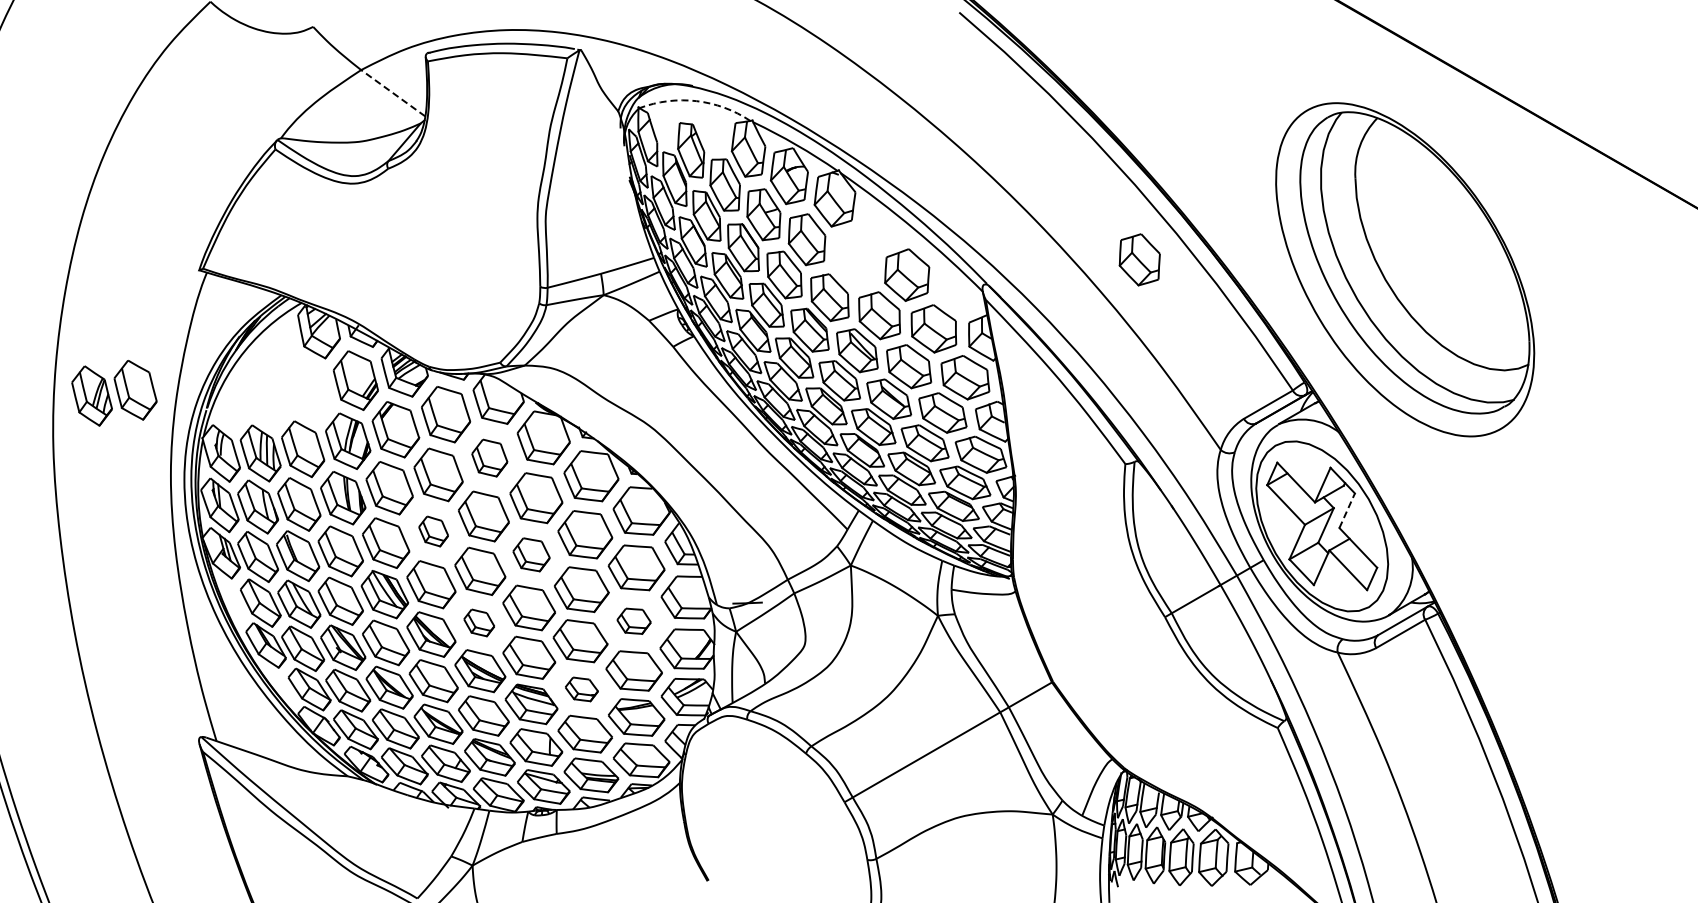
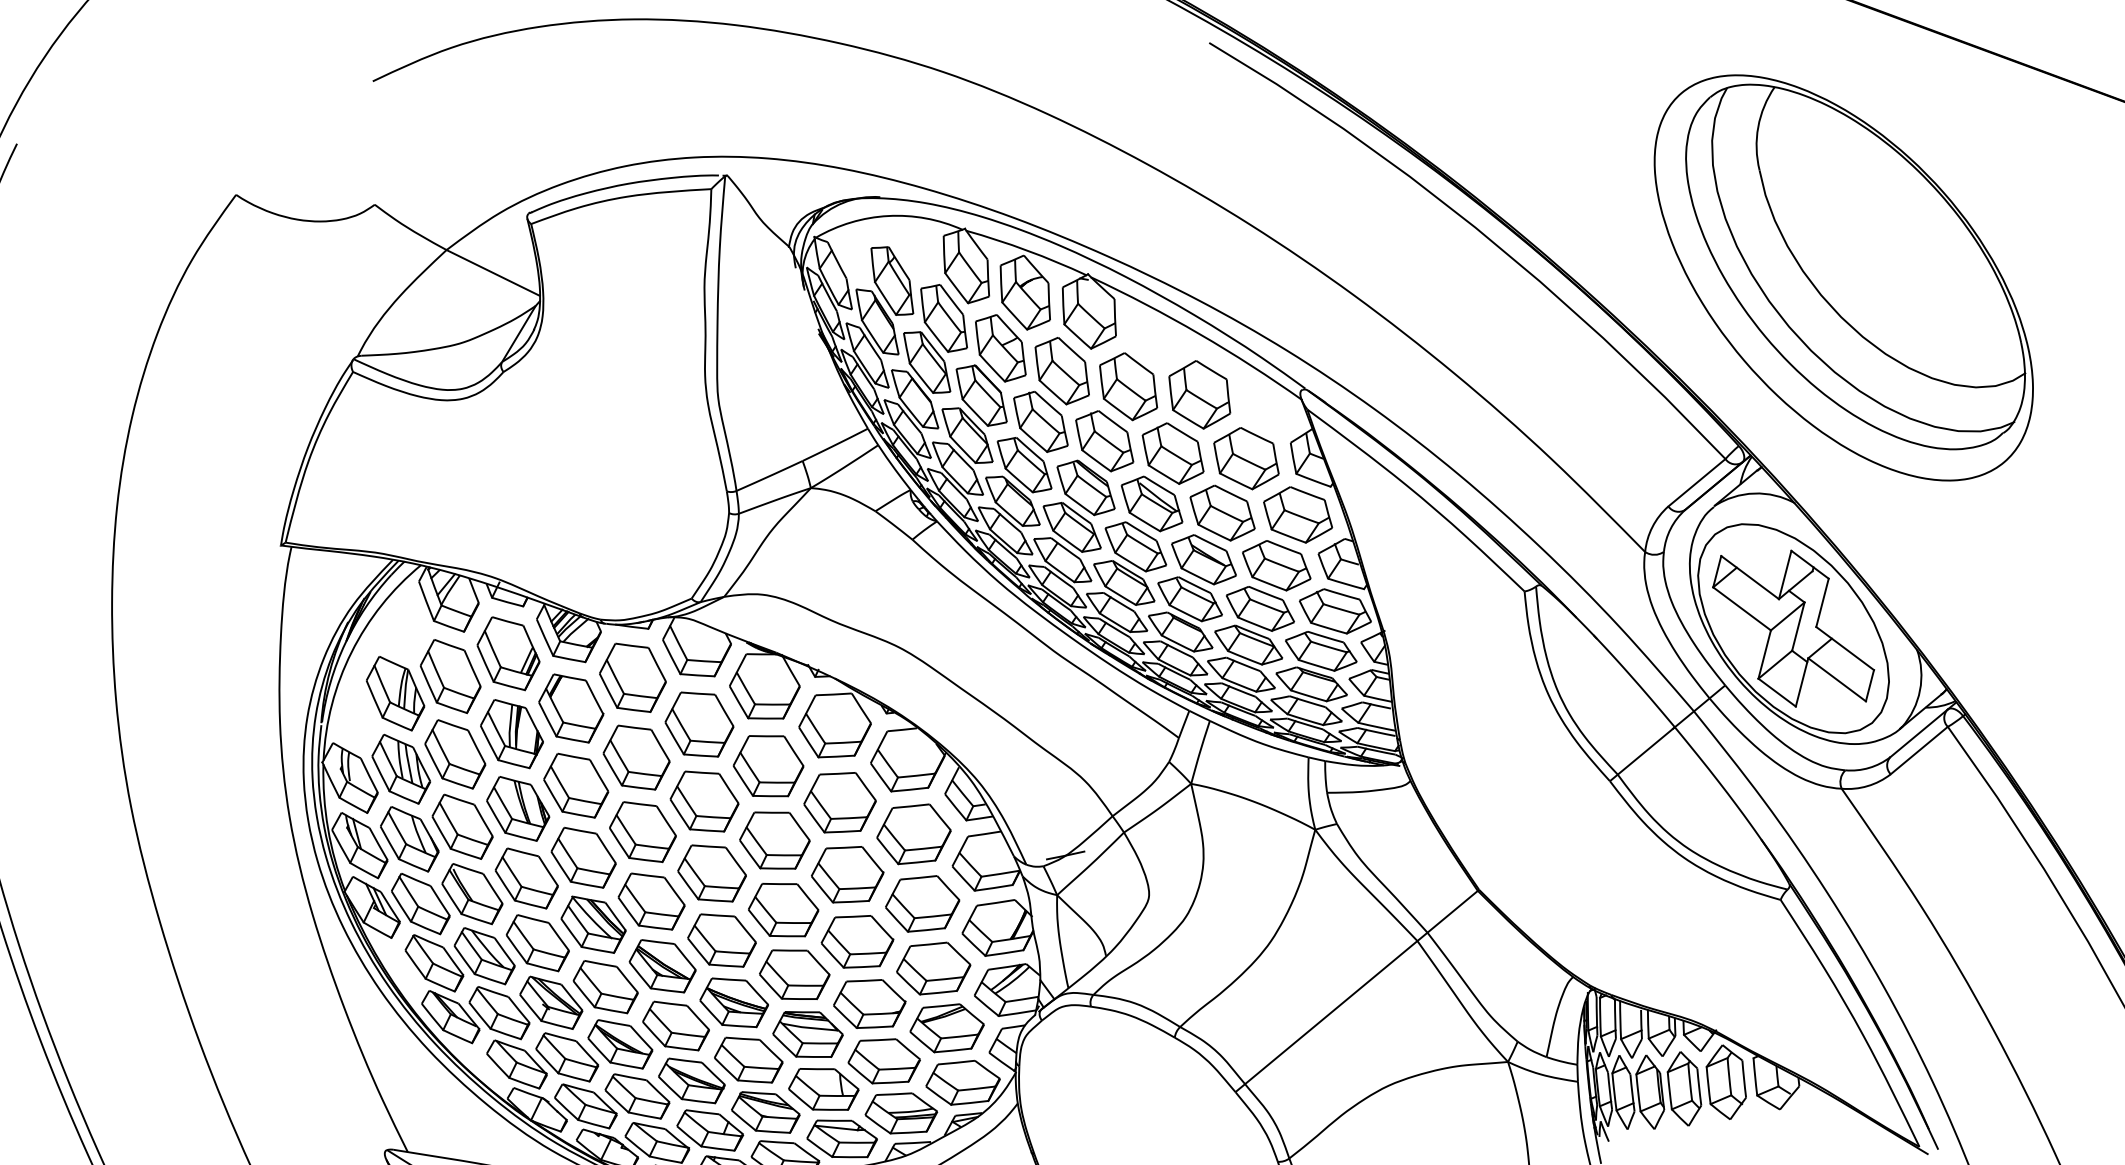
line: (393, 93) -> (493, 273), dashed -> solid
arc: (696, 101) -> (888, 216), dashed -> solid
part: (1139, 259) -> (1128, 386), moved
part: (114, 393) -> (424, 685), moved
part: (489, 457) -> (698, 723), size x1.43
line: (1347, 510) -> (1822, 602), dashed -> solid
part: (433, 531) -> (642, 832), size x1.67
part: (531, 554) -> (774, 840), size x1.43
part: (633, 621) -> (921, 904), size x1.67
part: (479, 622) -> (722, 940), size x1.67
part: (581, 689) -> (869, 1004), size x1.67

